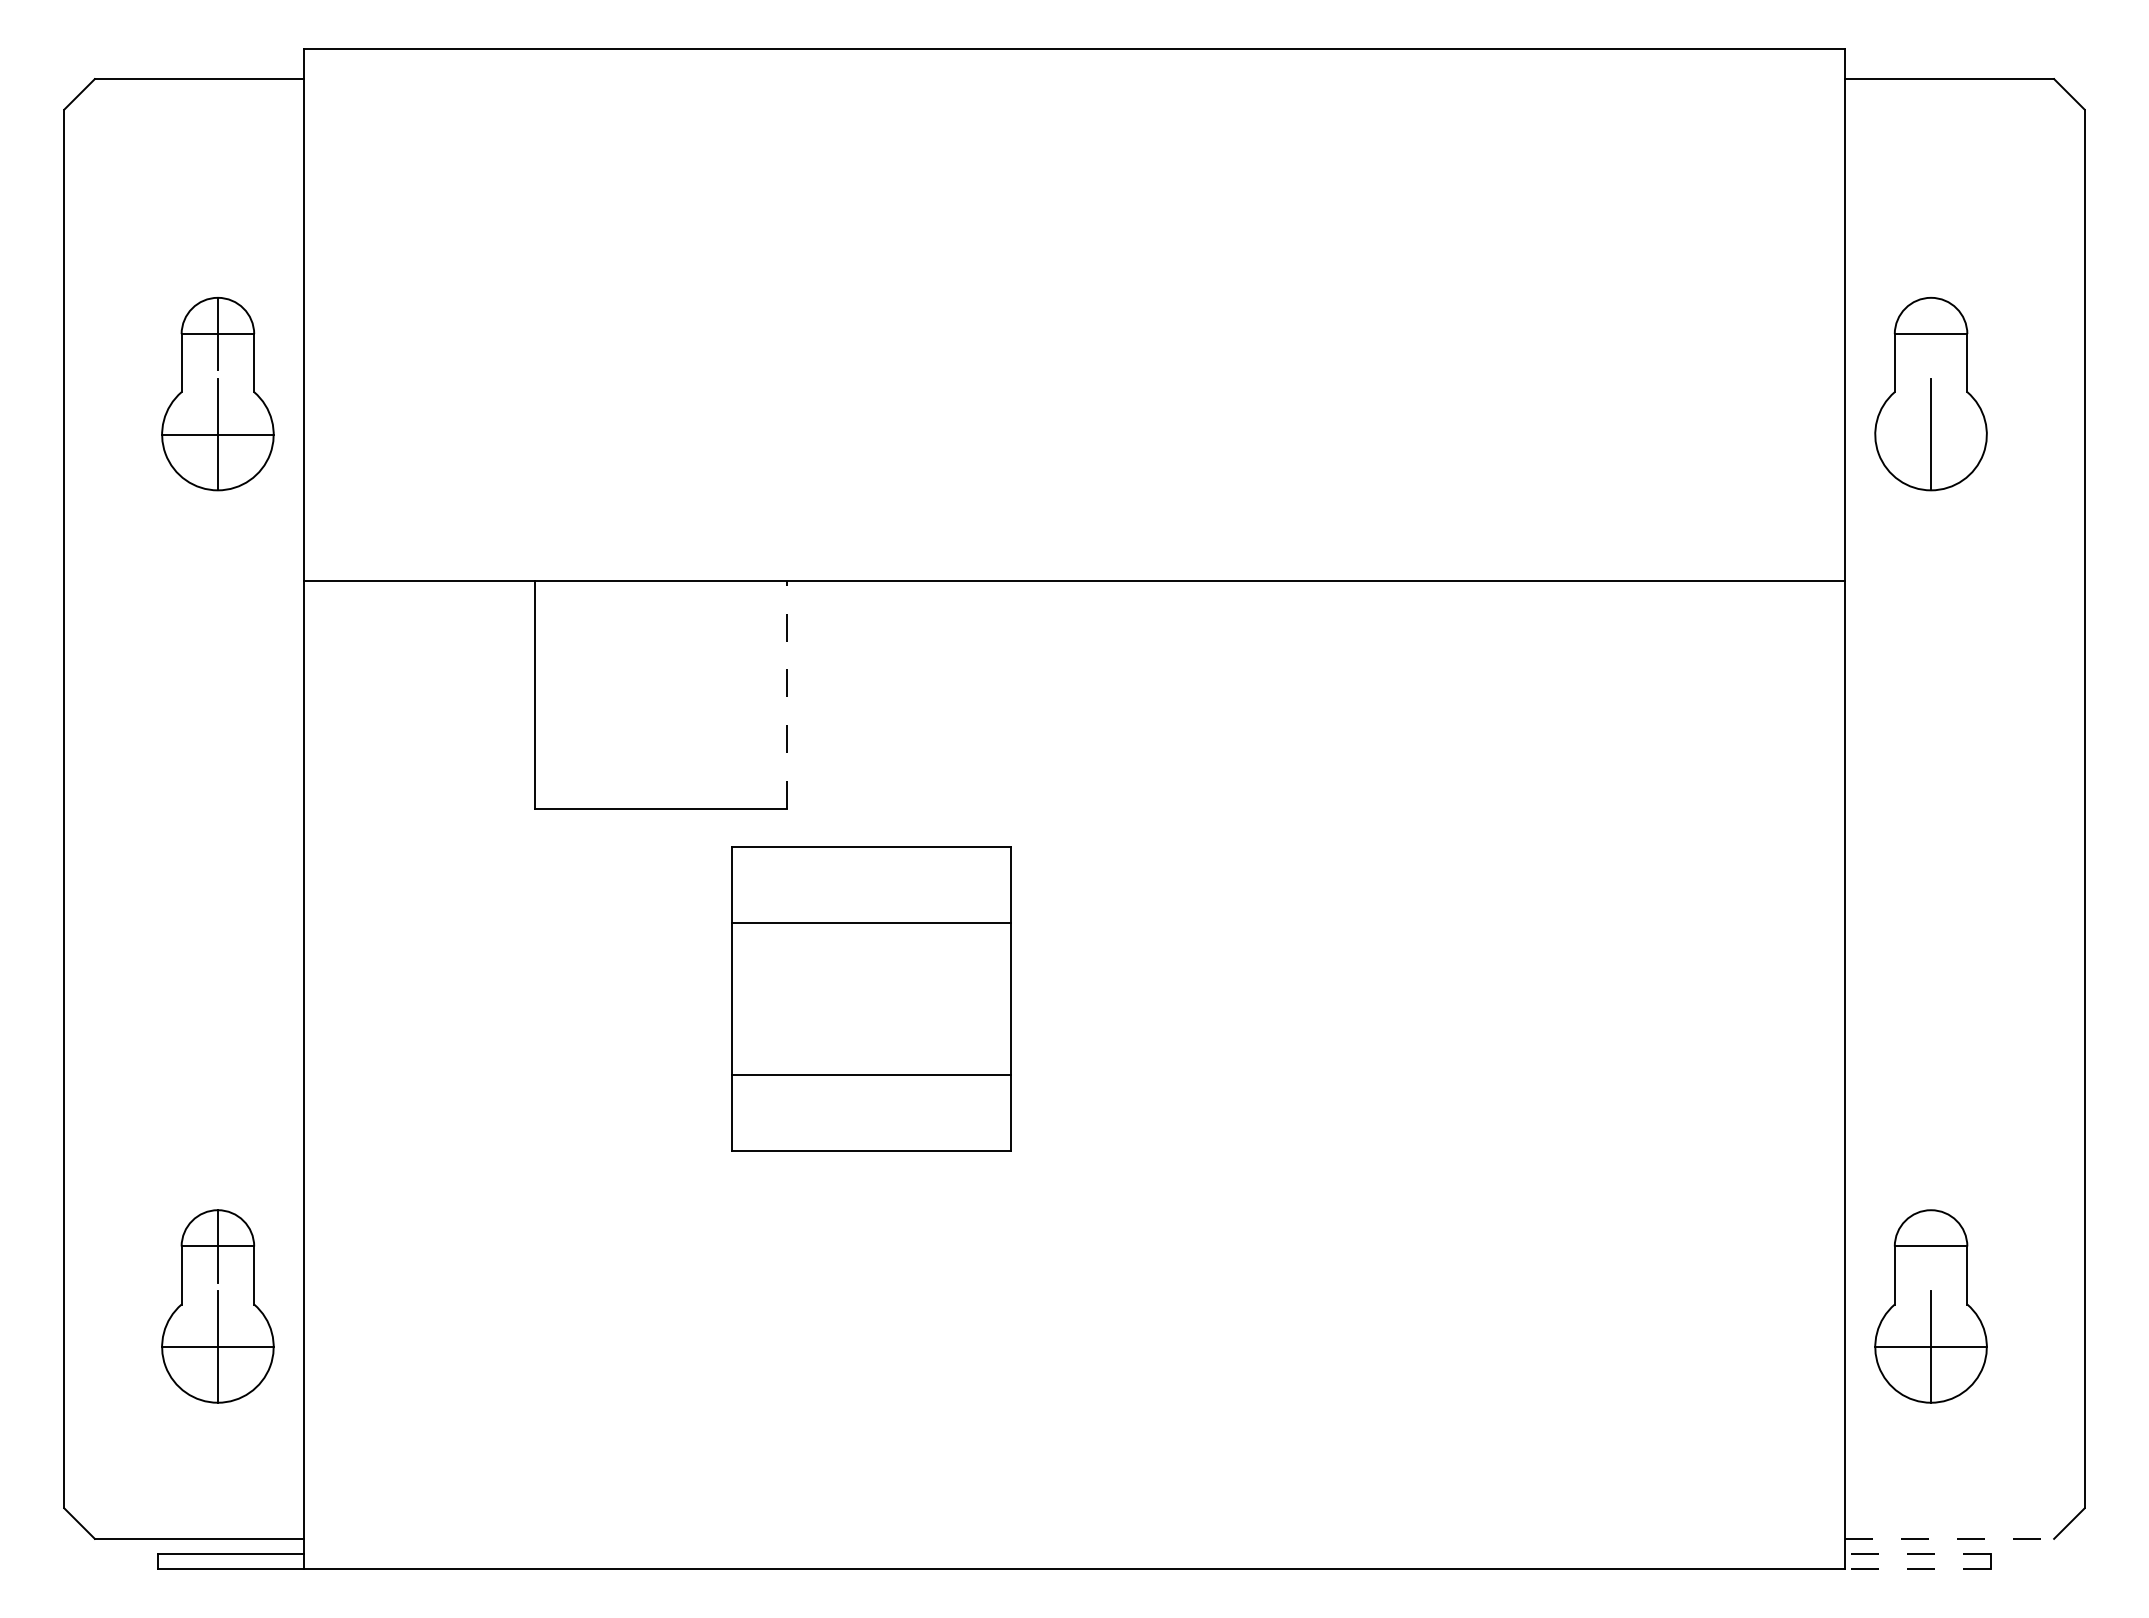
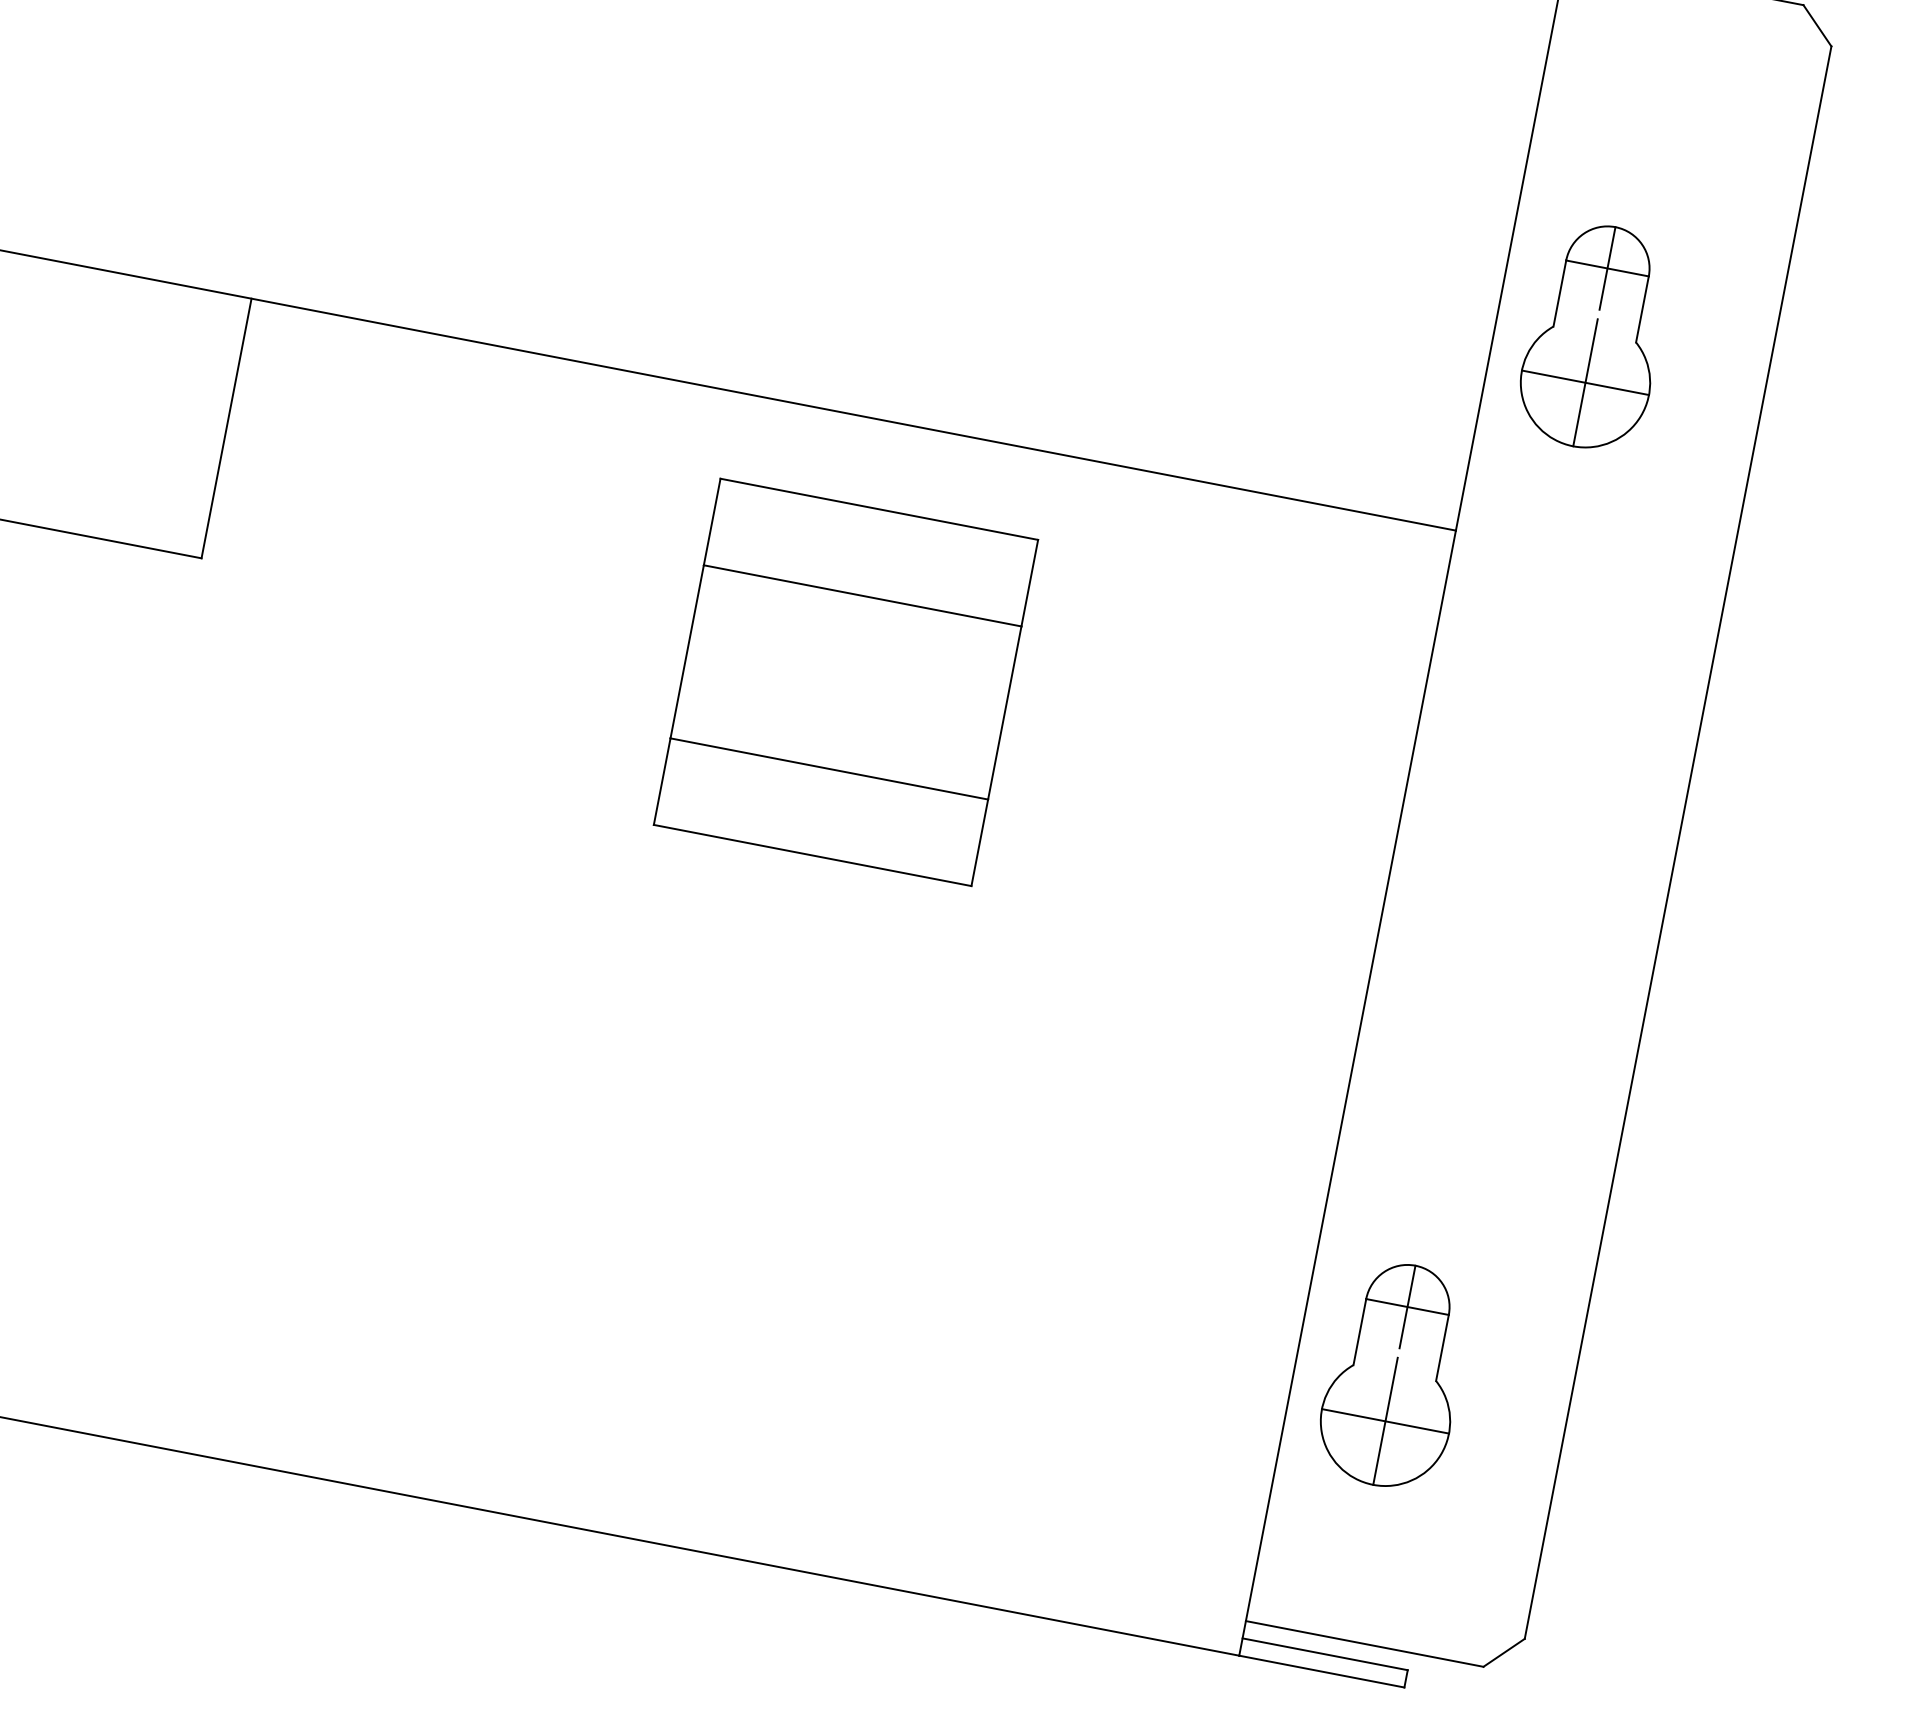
line: (1931, 333) -> (1608, 267), added
line: (1930, 434) -> (1584, 382), added
line: (787, 694) -> (226, 428), dashed -> solid
part: (871, 998) -> (846, 681), moved
line: (1931, 1246) -> (1408, 1307), added
line: (1950, 1538) -> (1365, 1643), dashed -> solid
line: (1917, 1554) -> (1324, 1654), dashed -> solid
line: (1917, 1569) -> (1321, 1671), dashed -> solid

